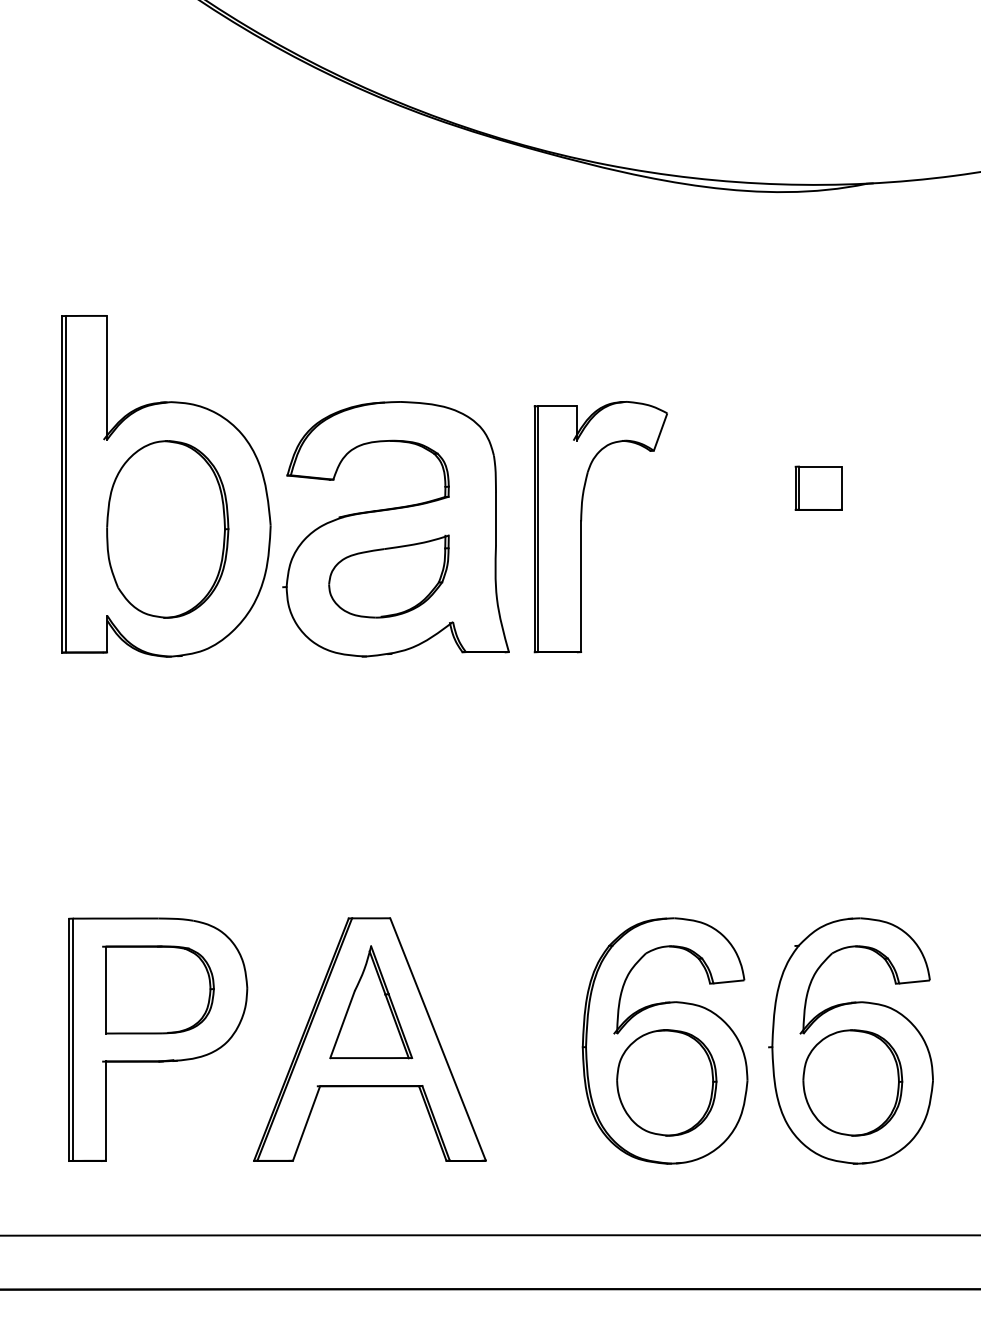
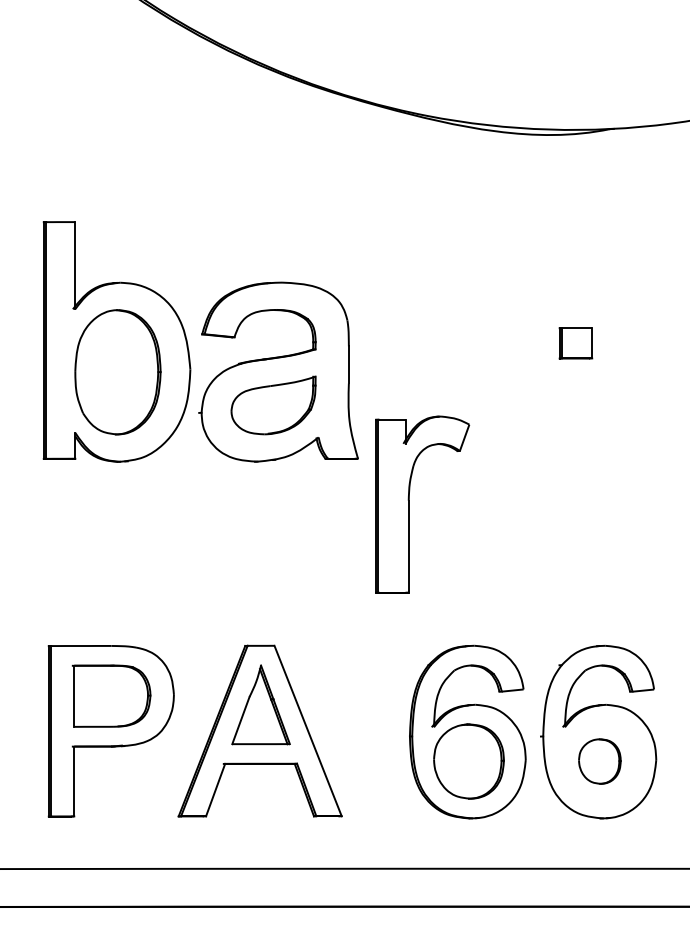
part: (582, 526) -> (409, 504), moved
part: (852, 1082) -> (599, 761), size x0.6

